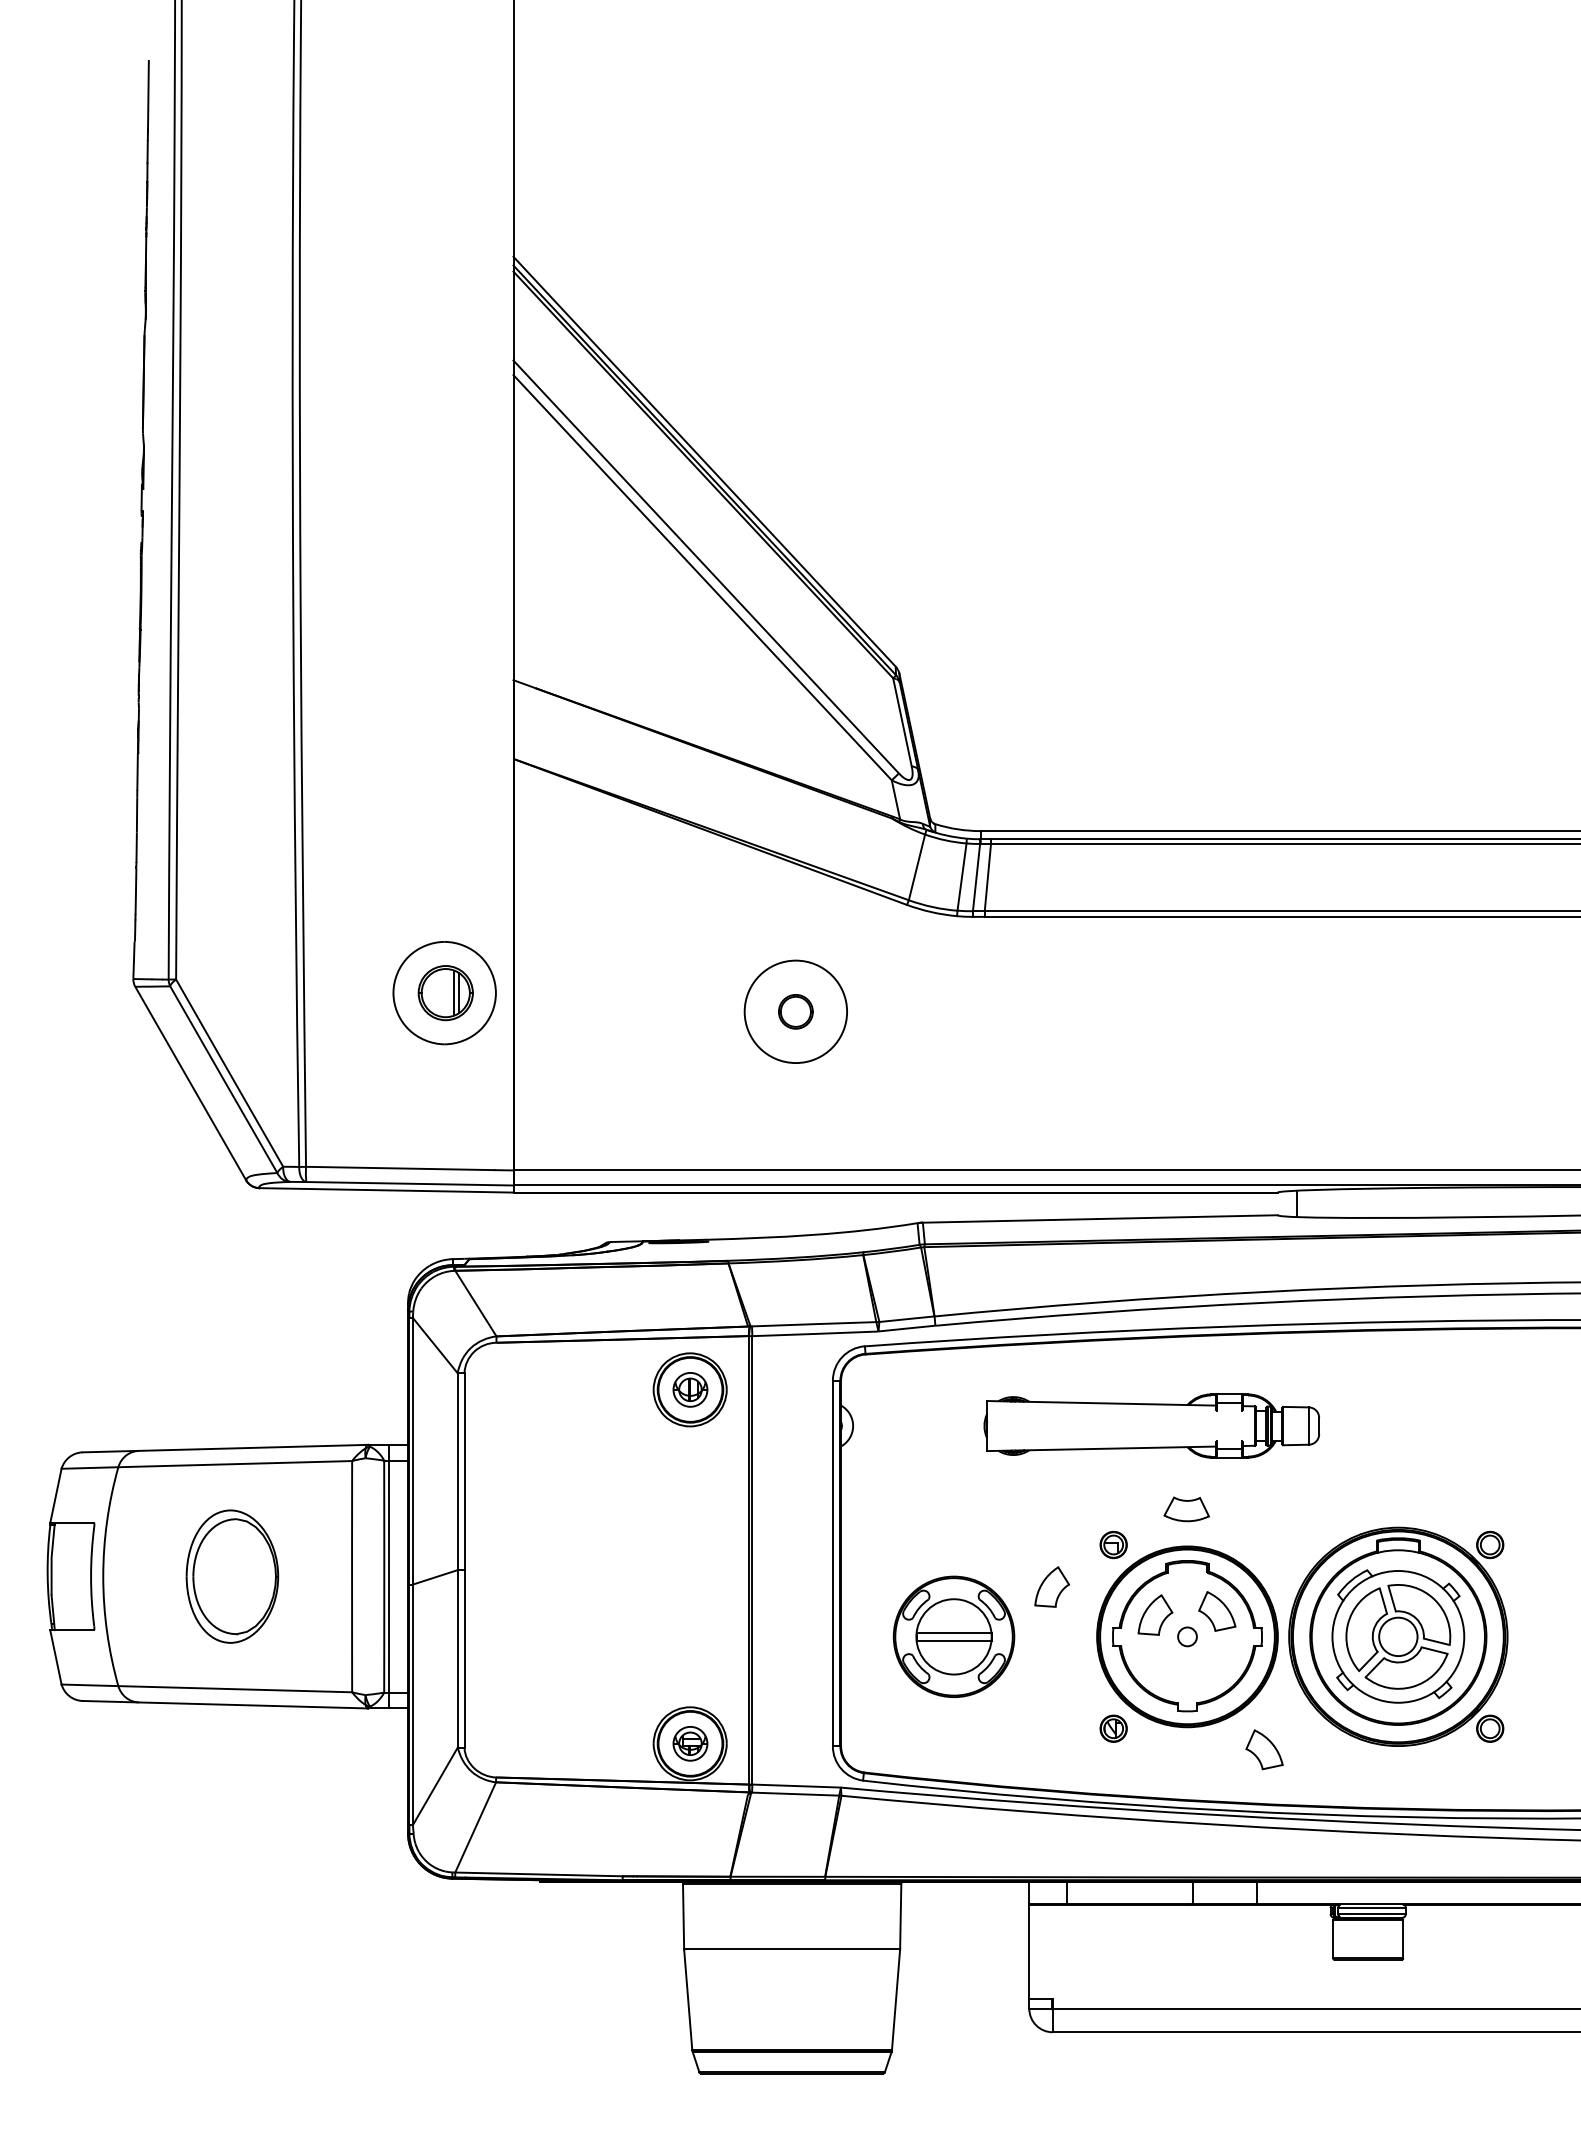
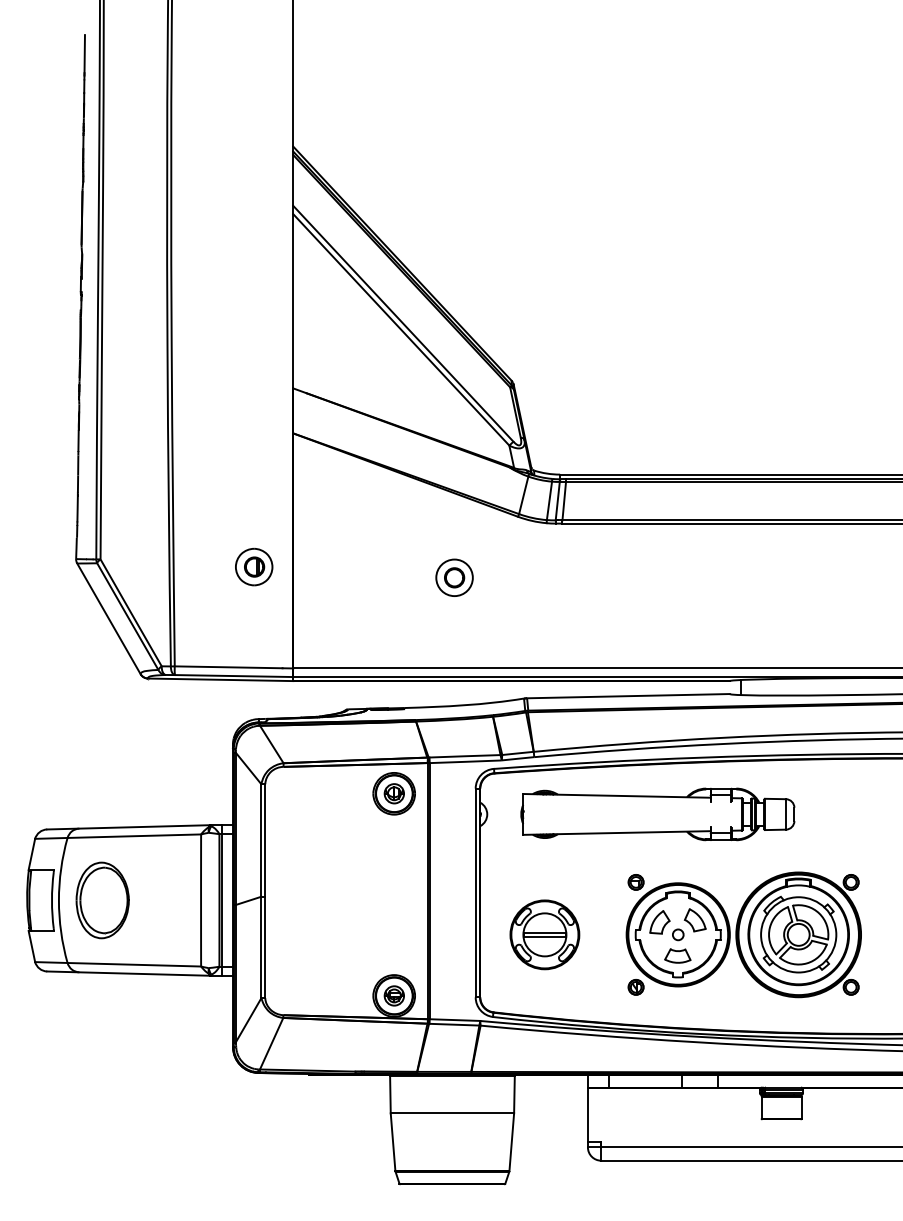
part: (445, 991) -> (254, 566), size x0.62
circle: (795, 1011) -> (454, 577), size x0.62
part: (1151, 1426) -> (657, 814), size x1.43
part: (1186, 1508) -> (677, 955), moved
part: (232, 1576) -> (102, 900), moved
part: (1051, 1587) -> (600, 906), removed
part: (1263, 1750) -> (721, 999), removed

